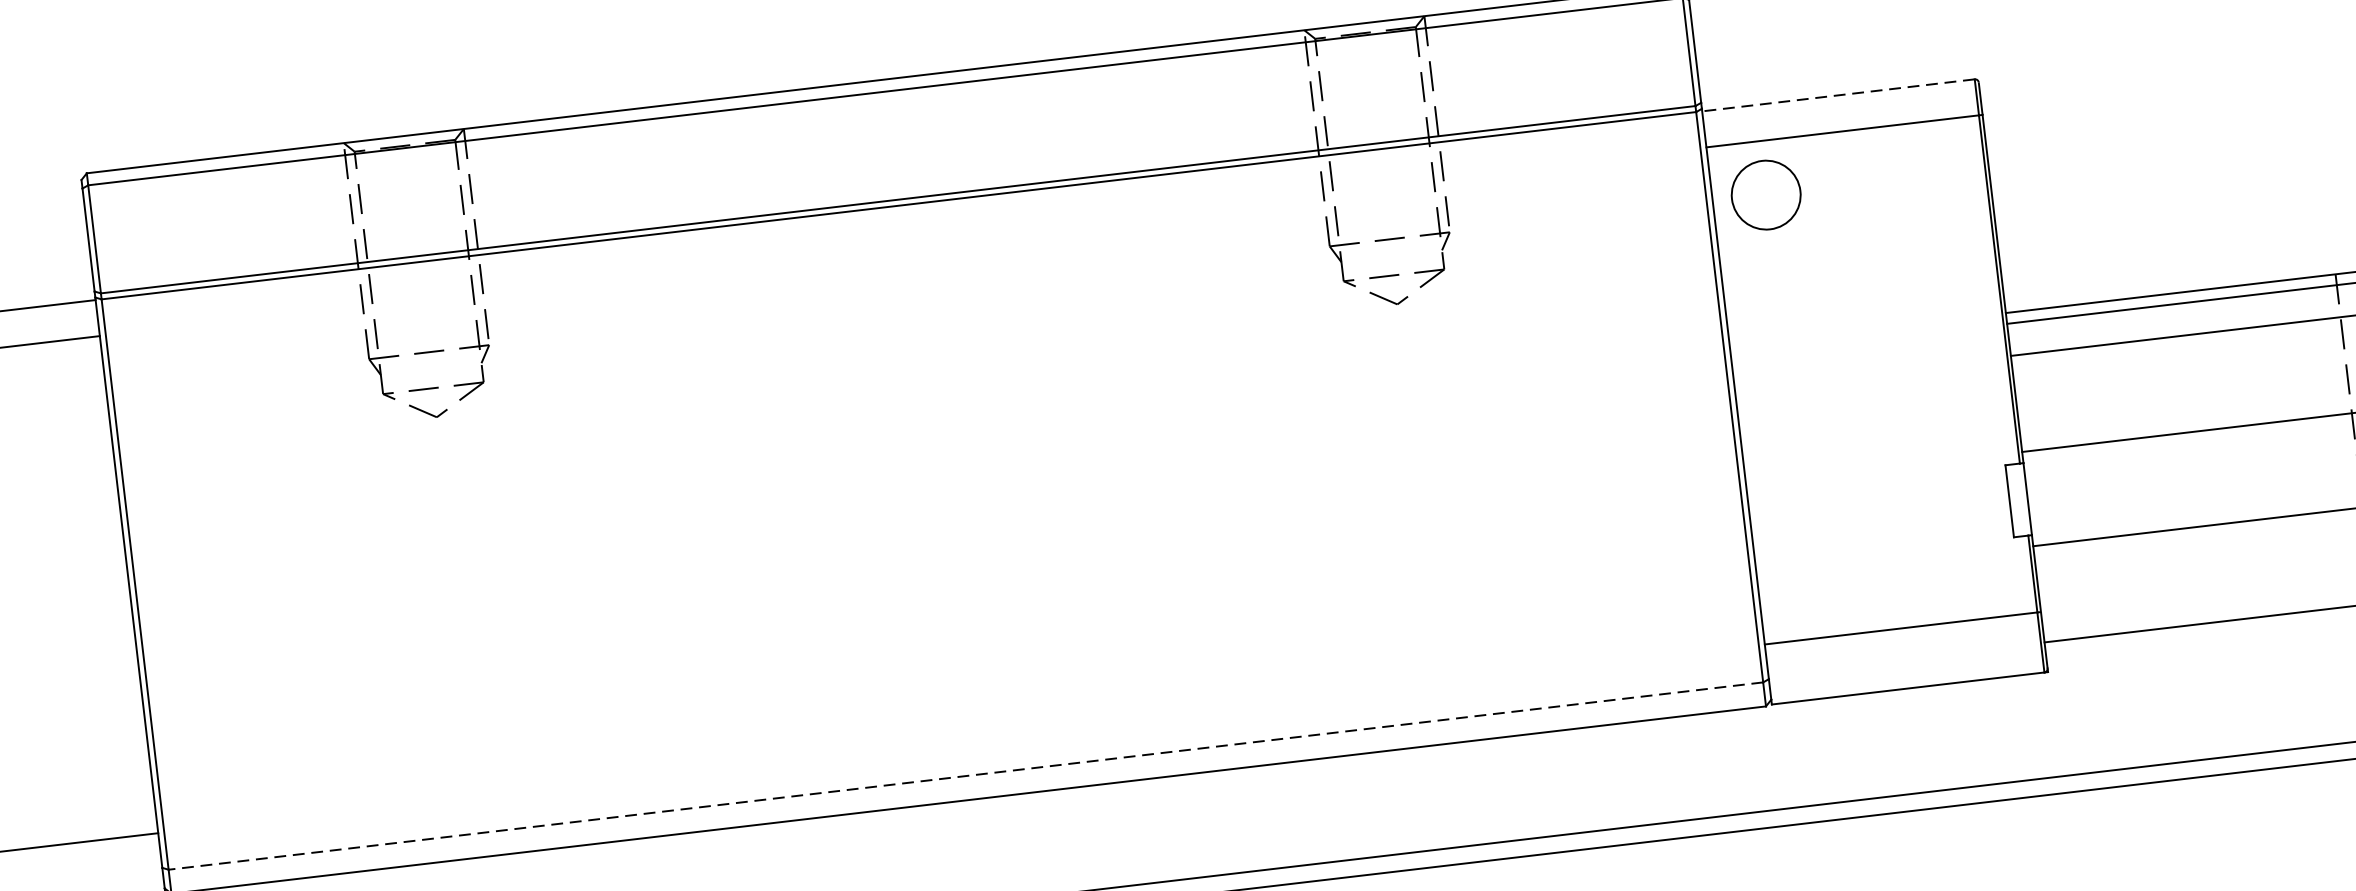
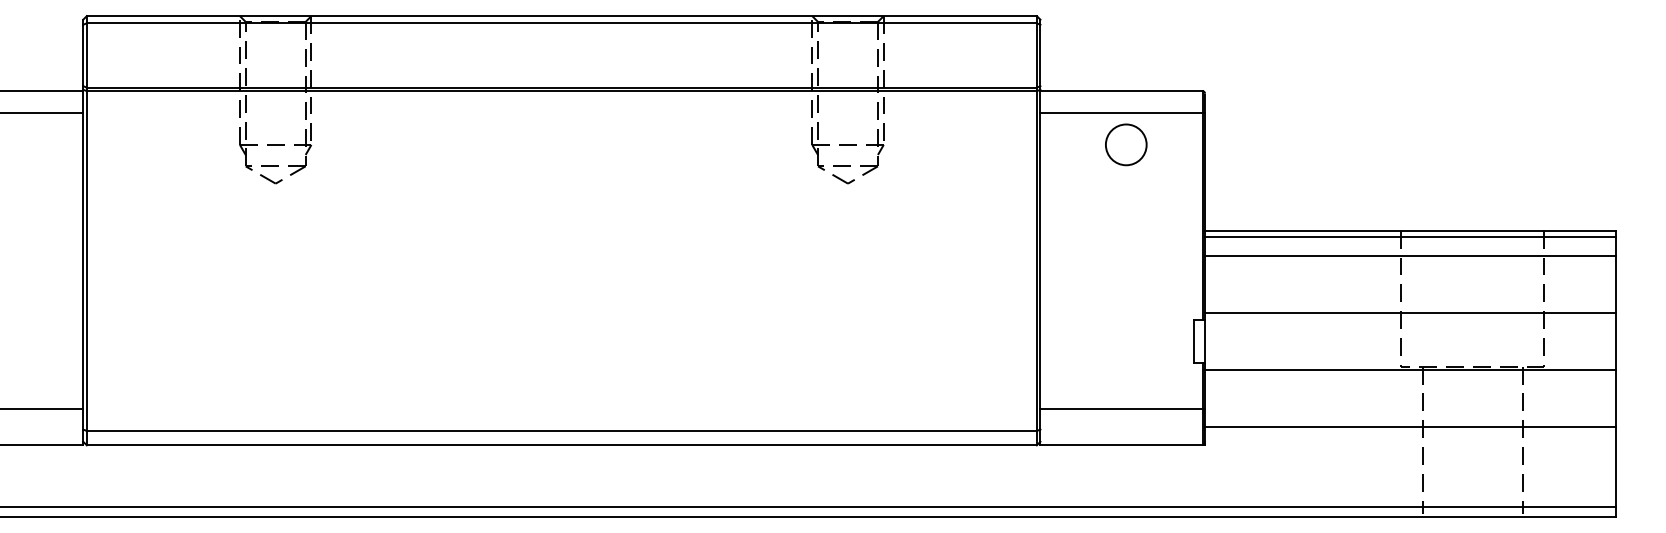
line: (1838, 95) -> (1121, 91), dashed -> solid
circle: (1766, 194) -> (1126, 144), moved
line: (965, 776) -> (561, 431), dashed -> solid

